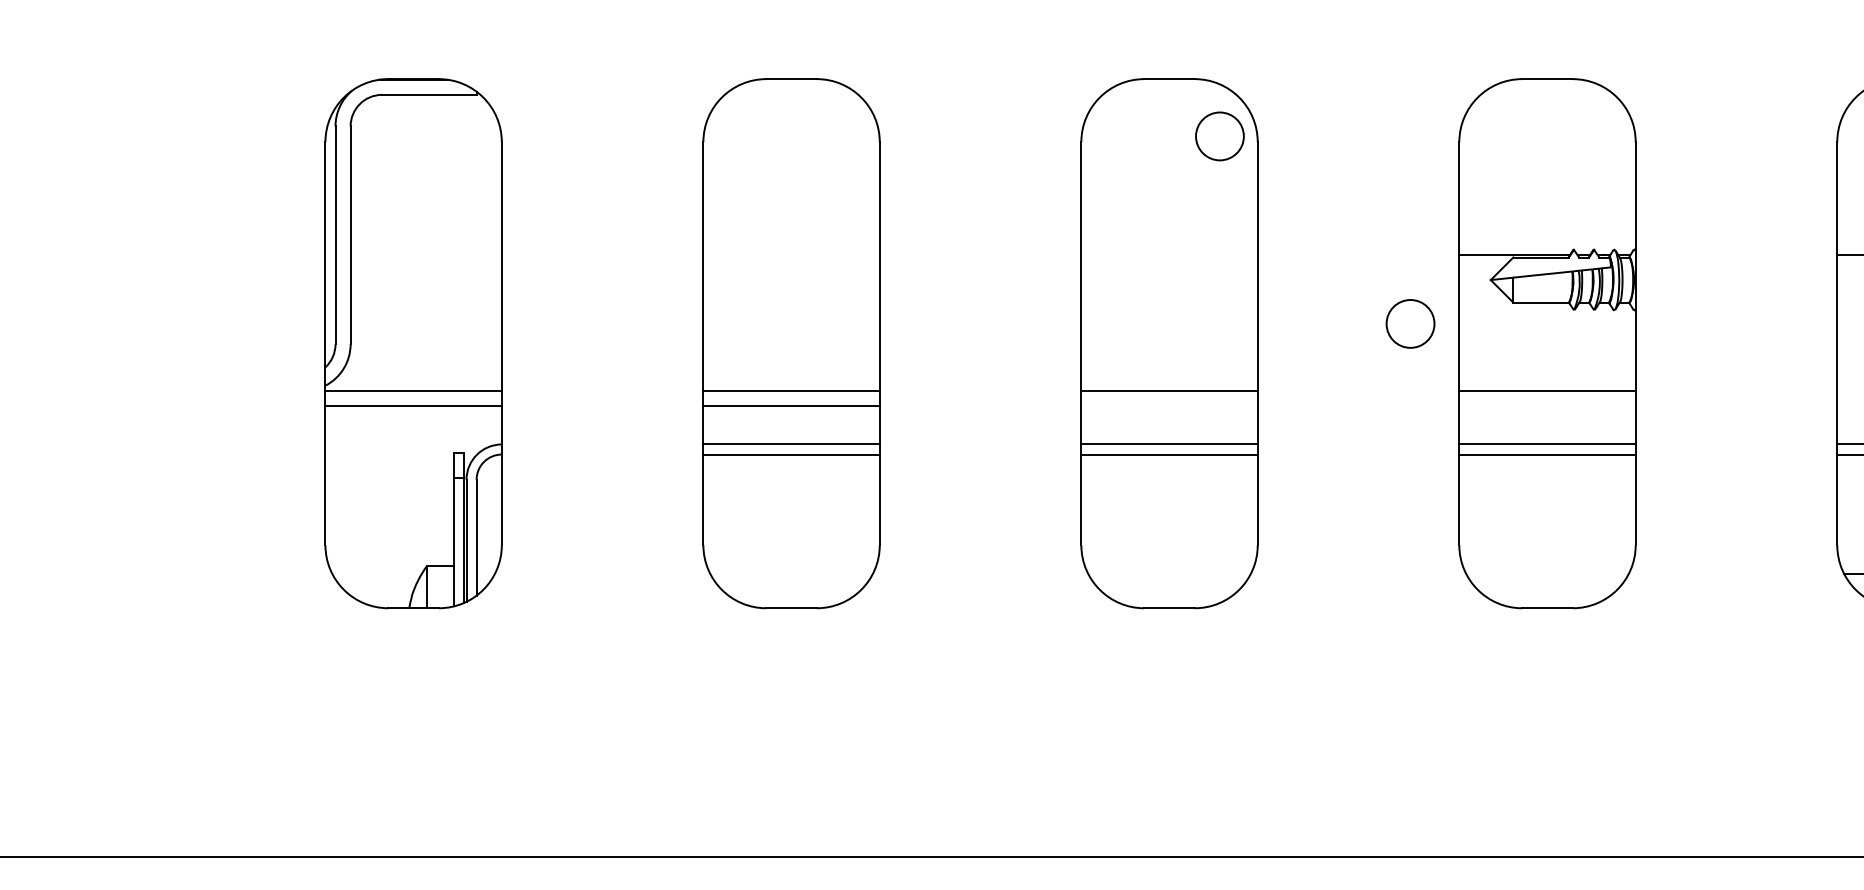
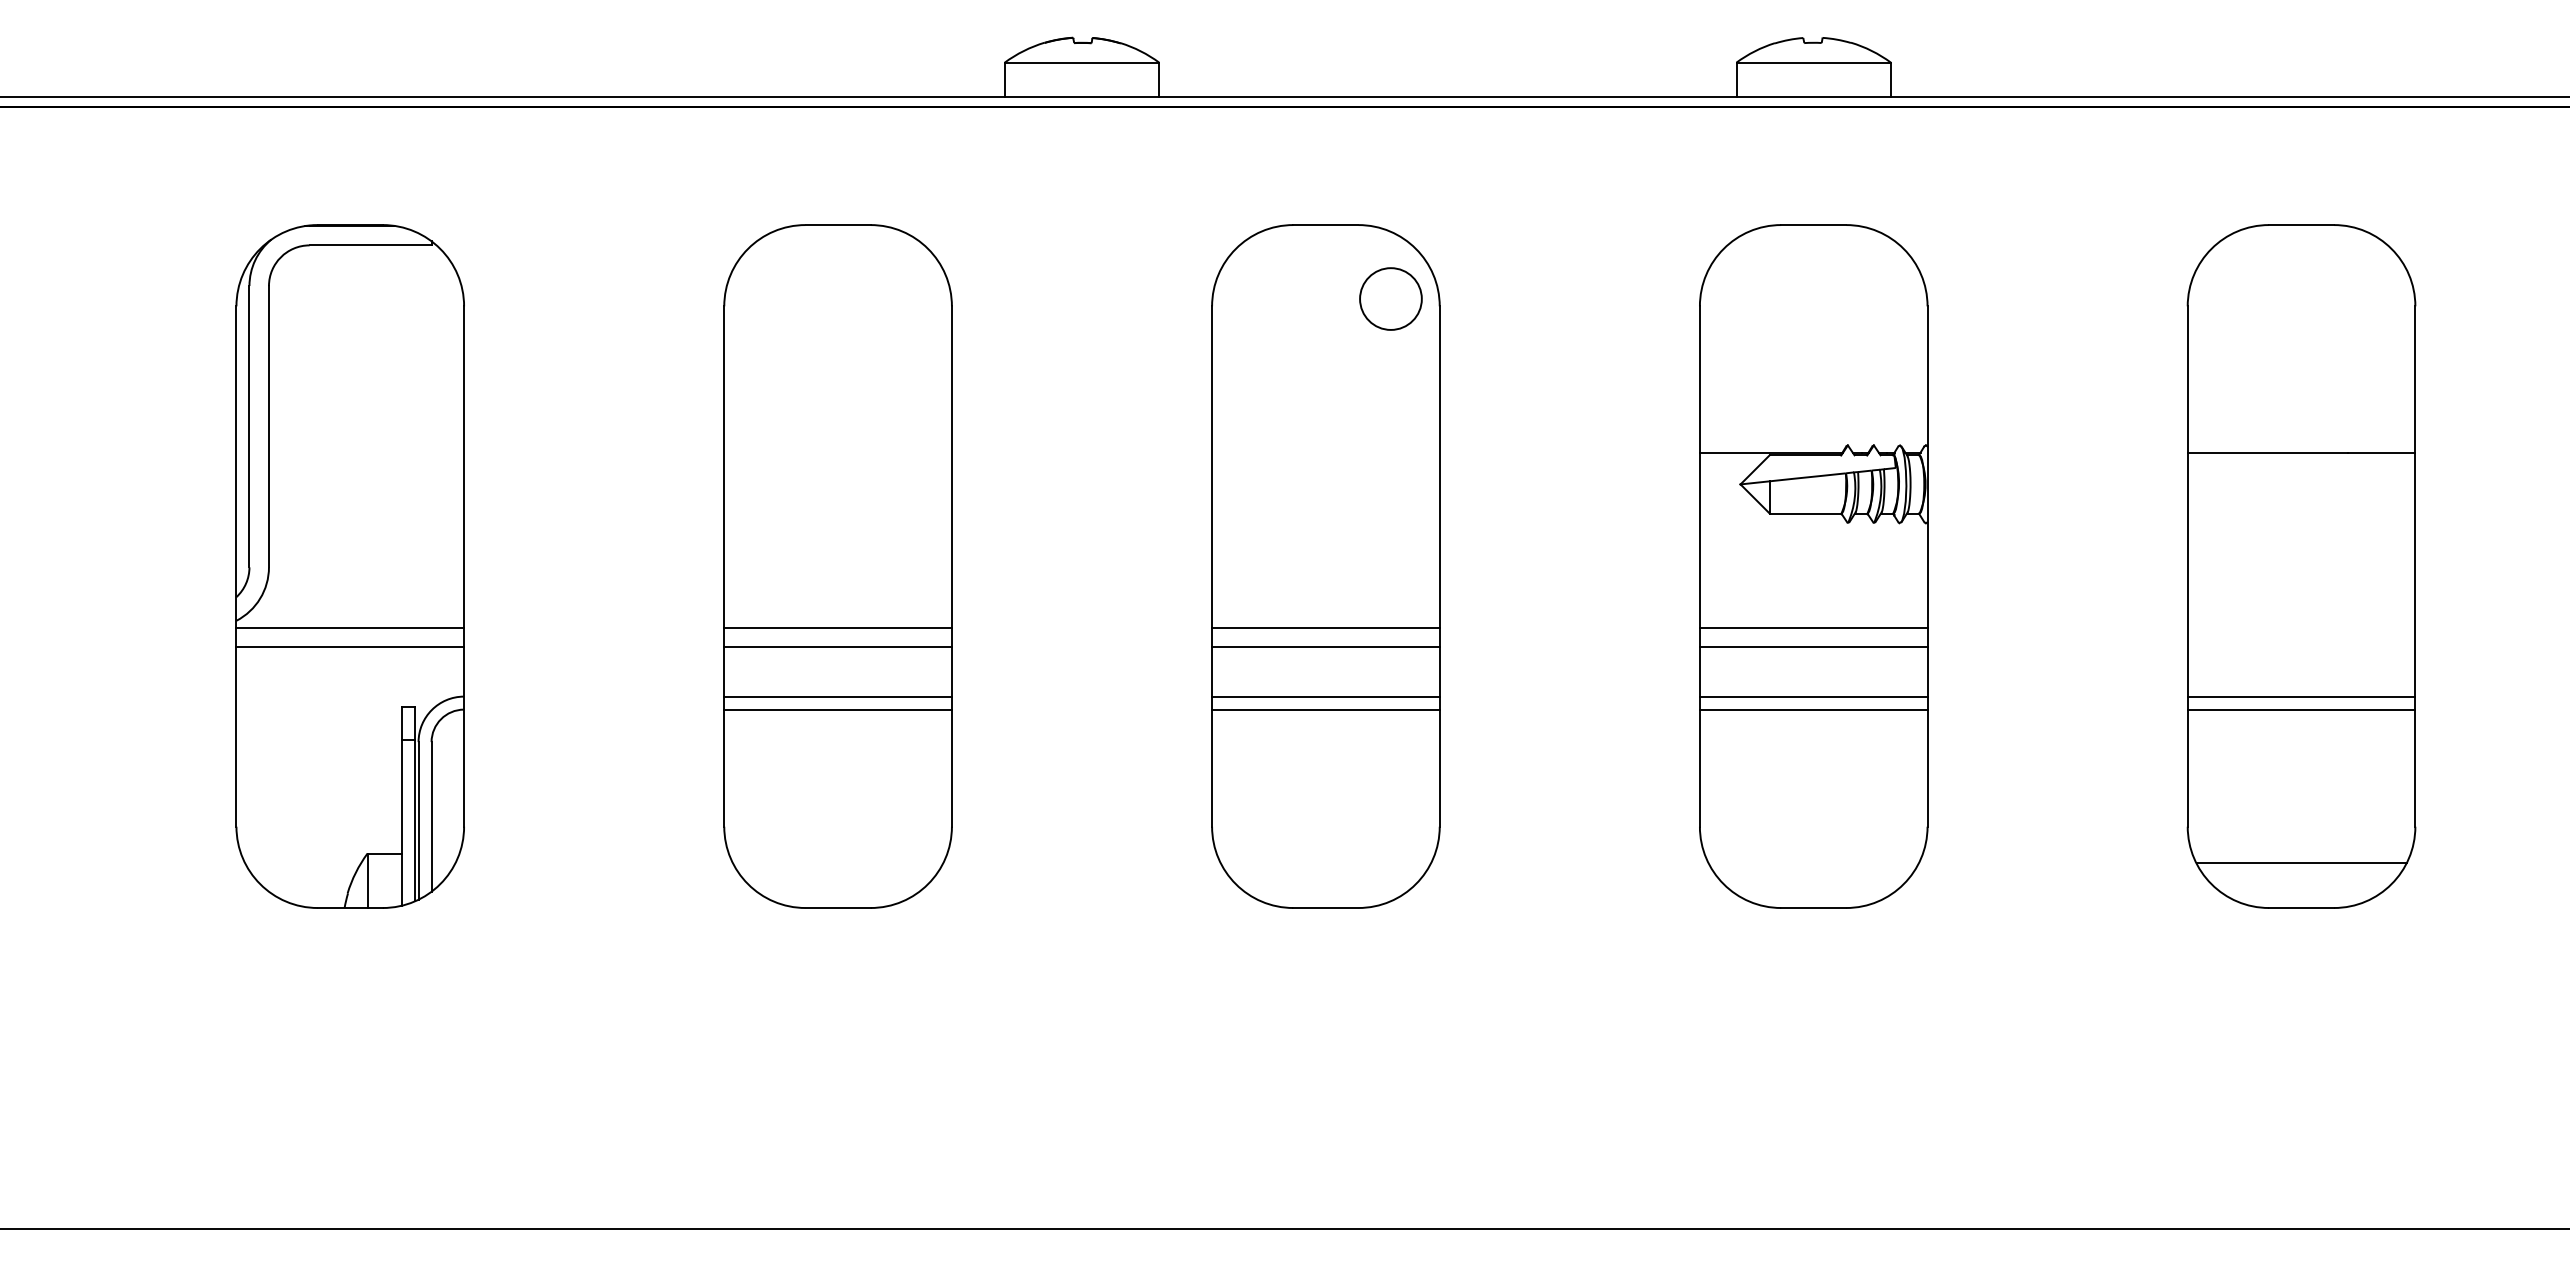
circle: (1410, 323) -> (1636, 540), removed
line: (1169, 406) -> (1325, 647), added
line: (1547, 406) -> (1813, 647), added

